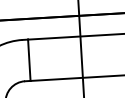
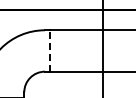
line: (29, 59) -> (50, 50), solid -> dashed

